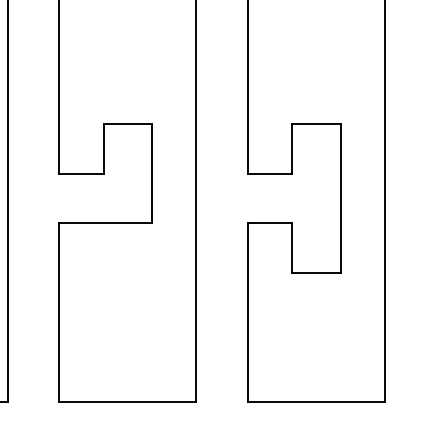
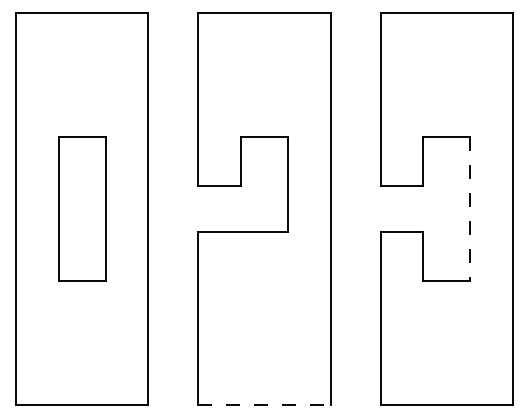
line: (340, 199) -> (470, 209), solid -> dashed
line: (127, 401) -> (264, 405), solid -> dashed

